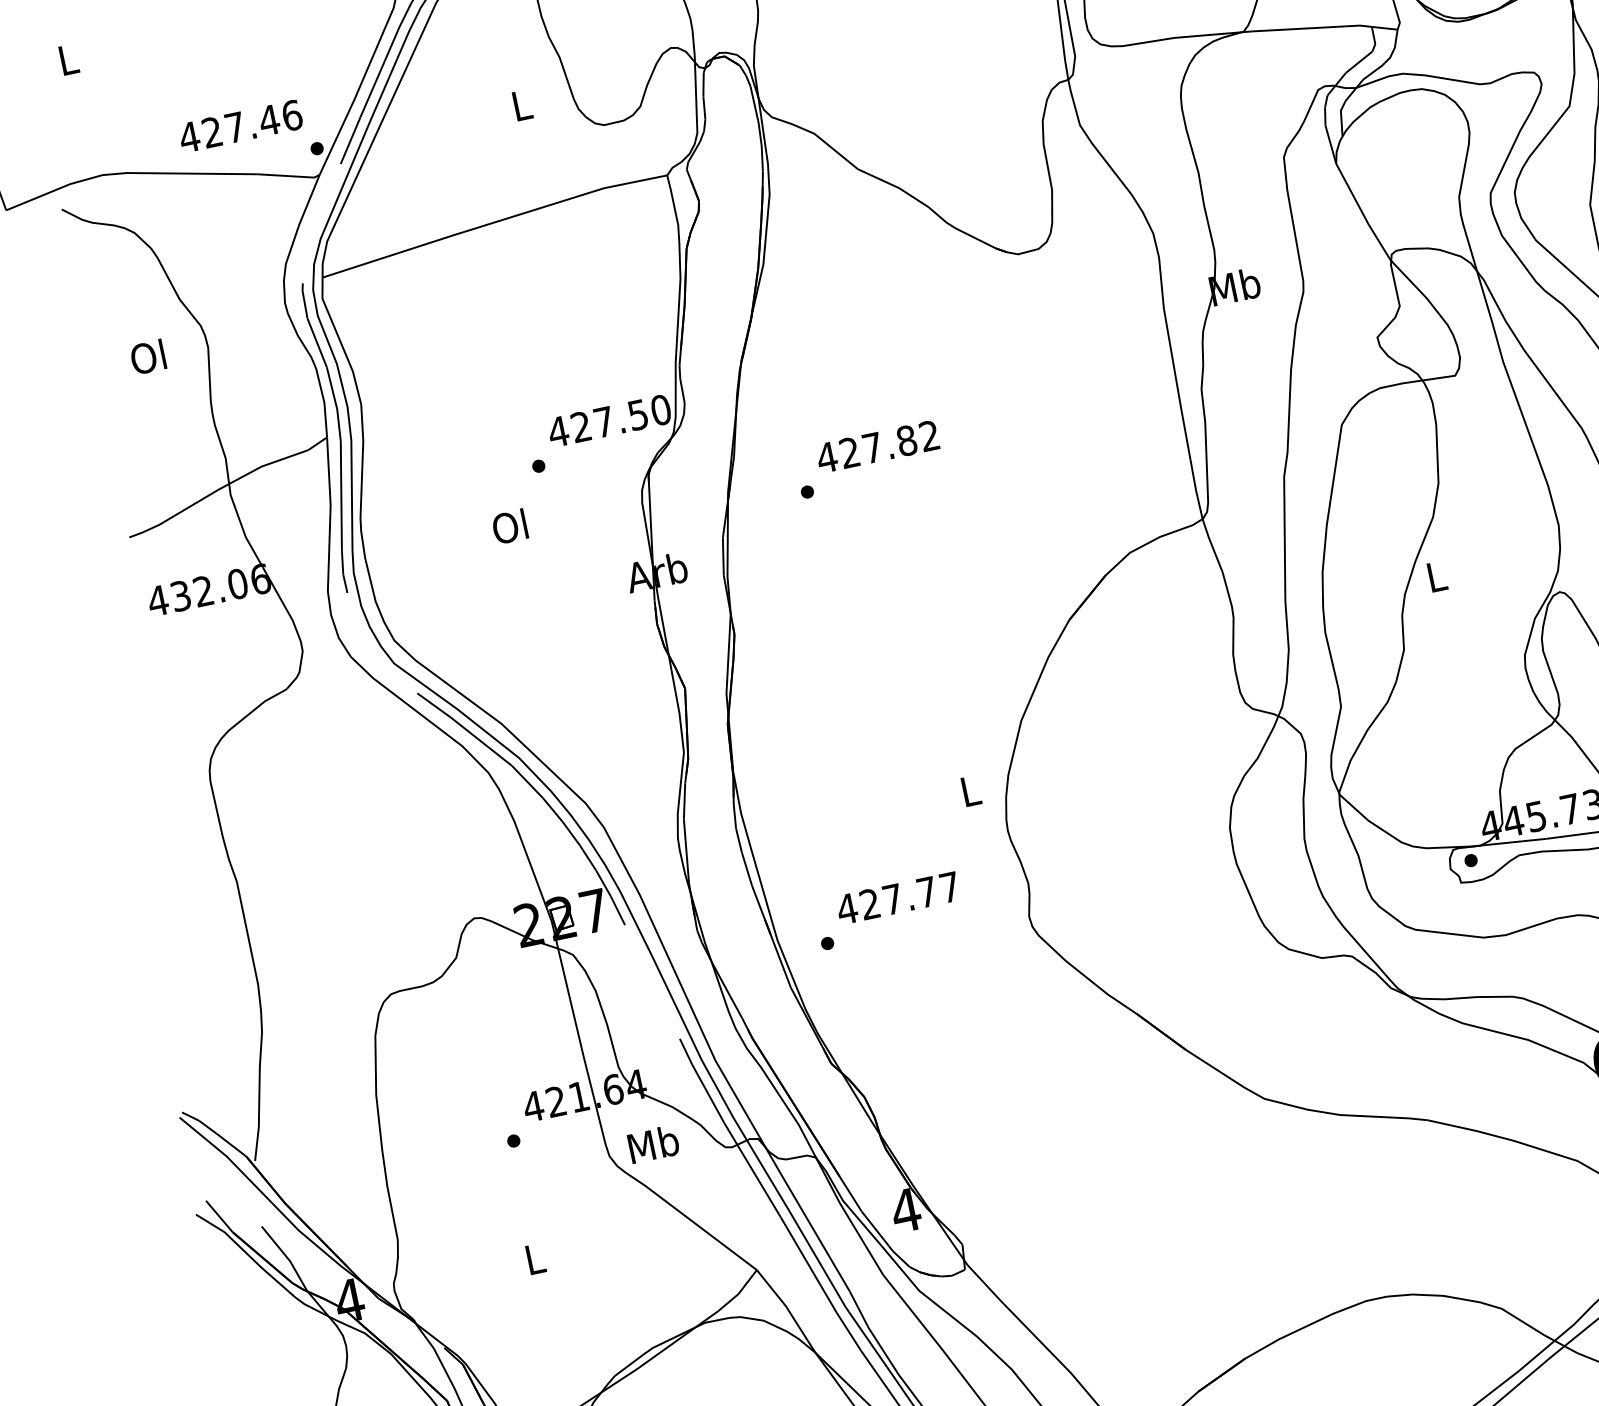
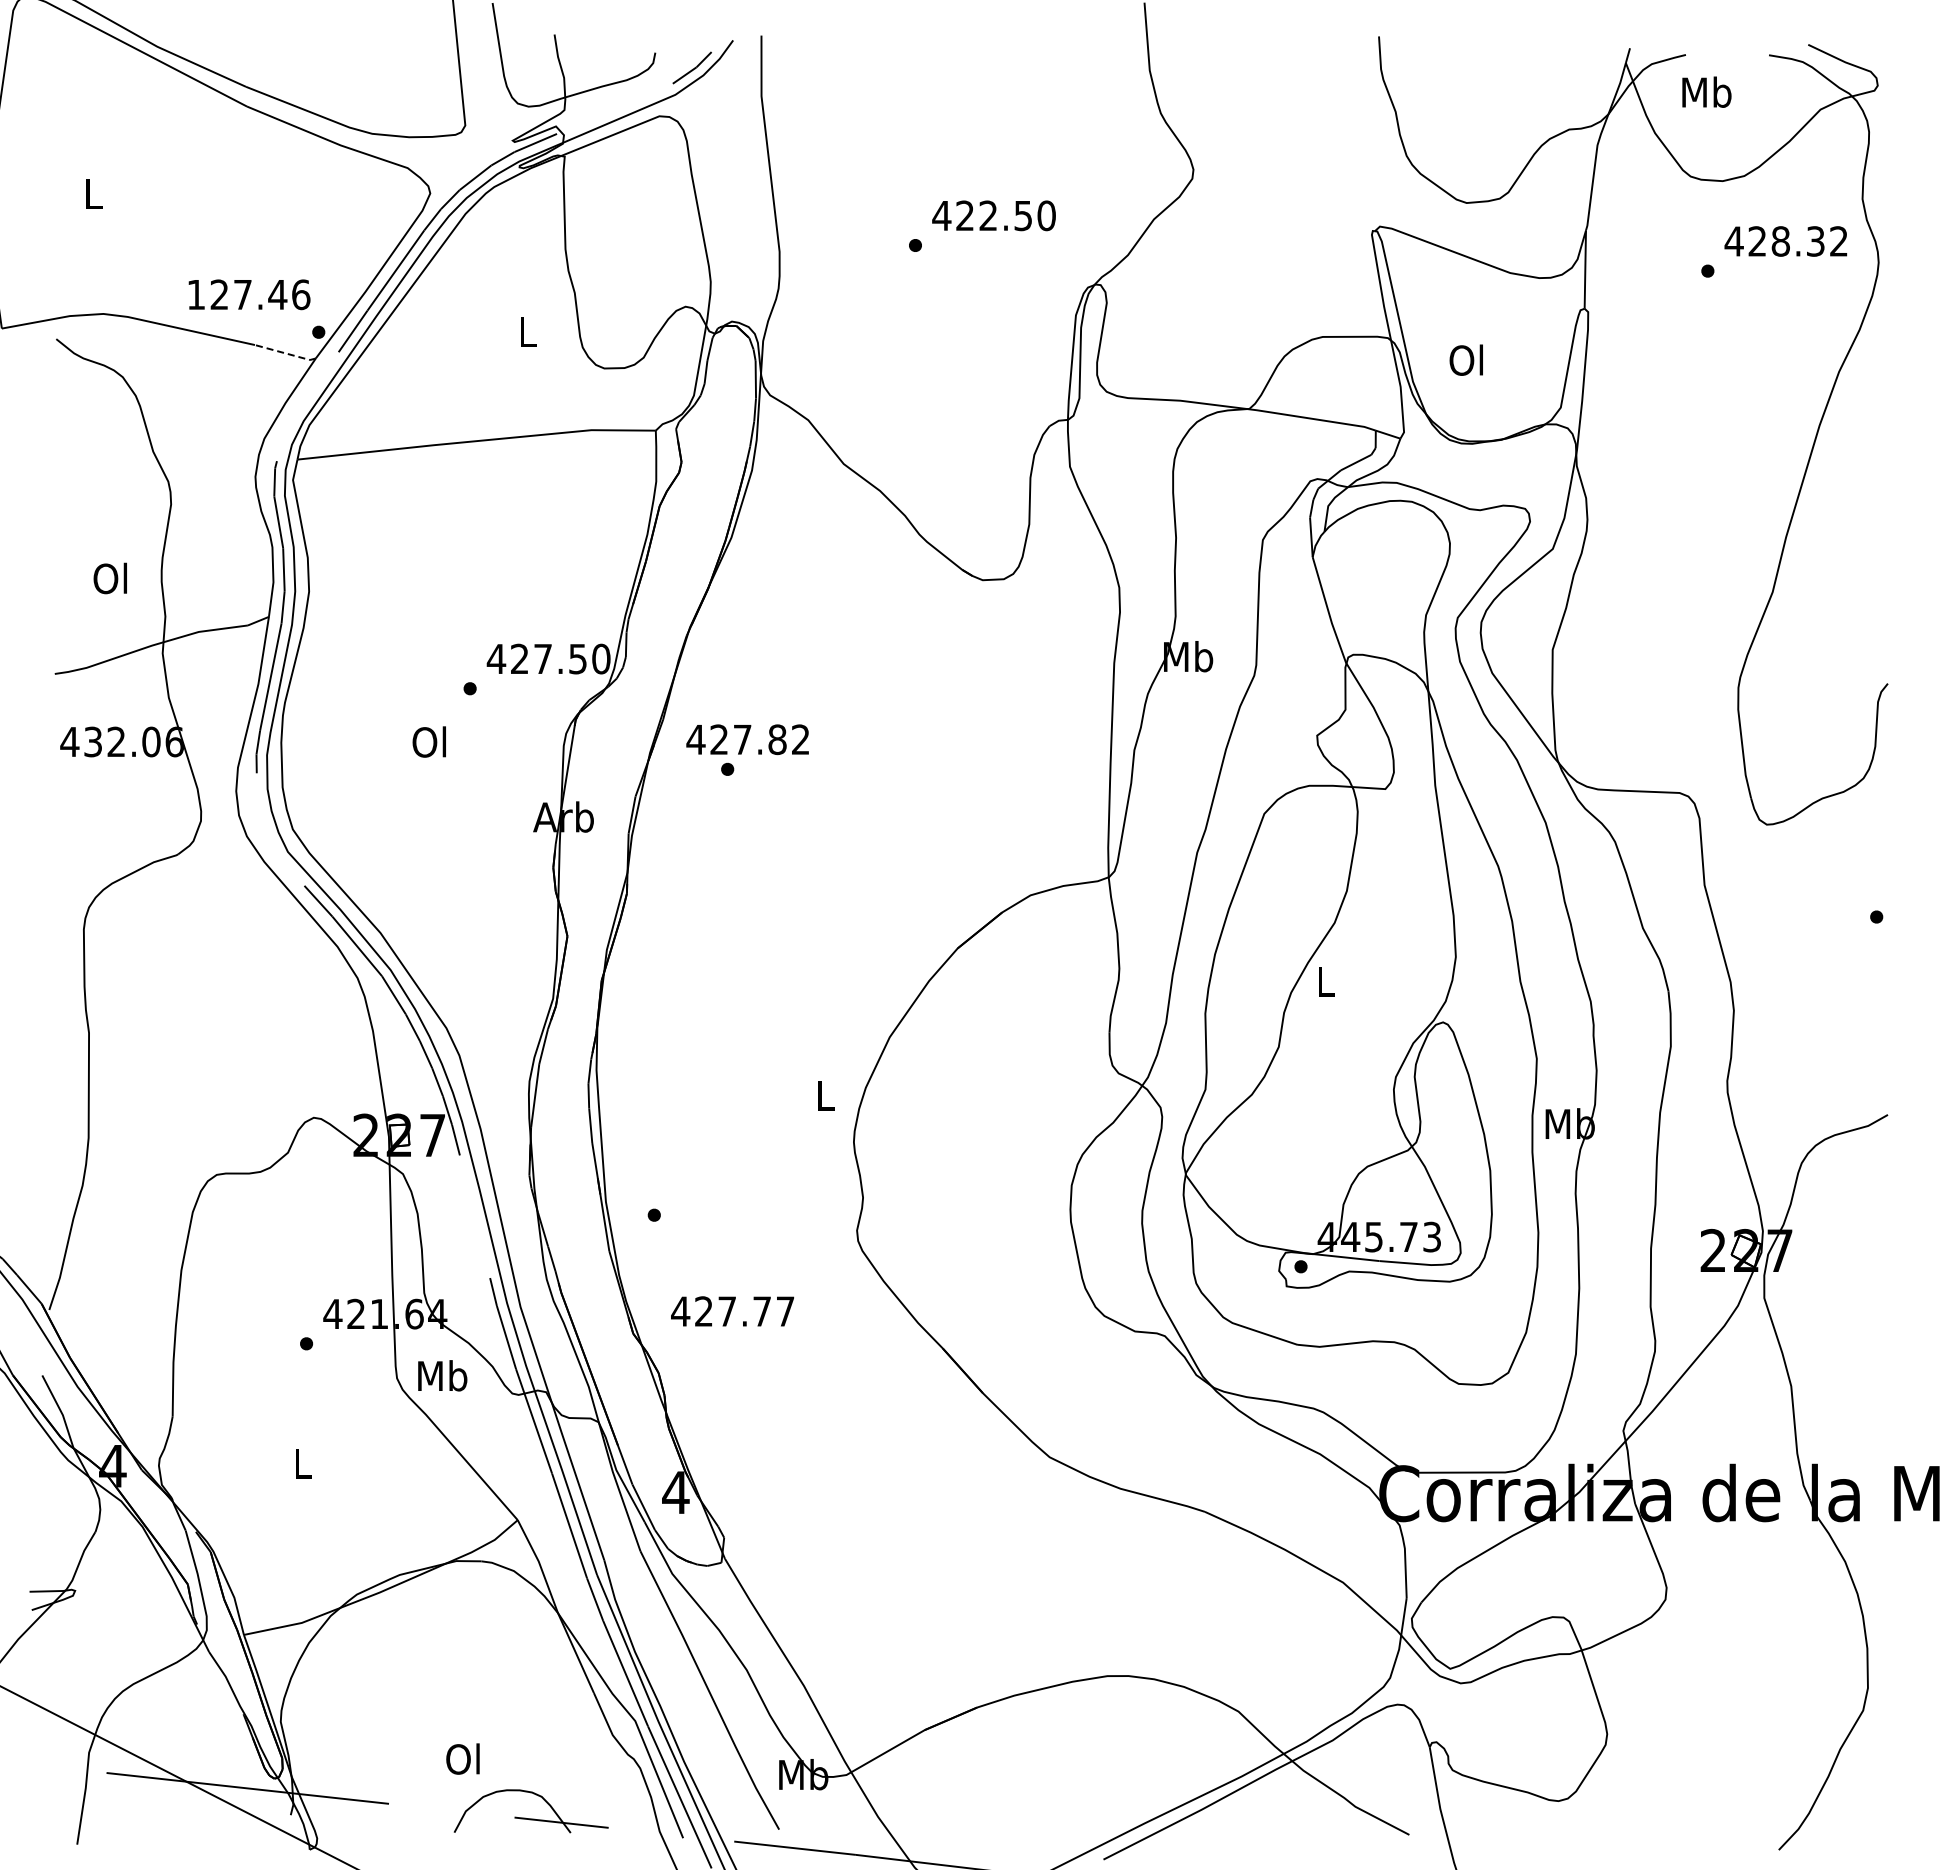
text: (188, 137) -> (195, 294), 427.46 -> 127.46
line: (289, 176) -> (286, 353), solid -> dashed
text: (147, 357) -> (109, 578), moved
text: (877, 446) -> (747, 739), moved
text: (897, 898) -> (732, 1311), moved

